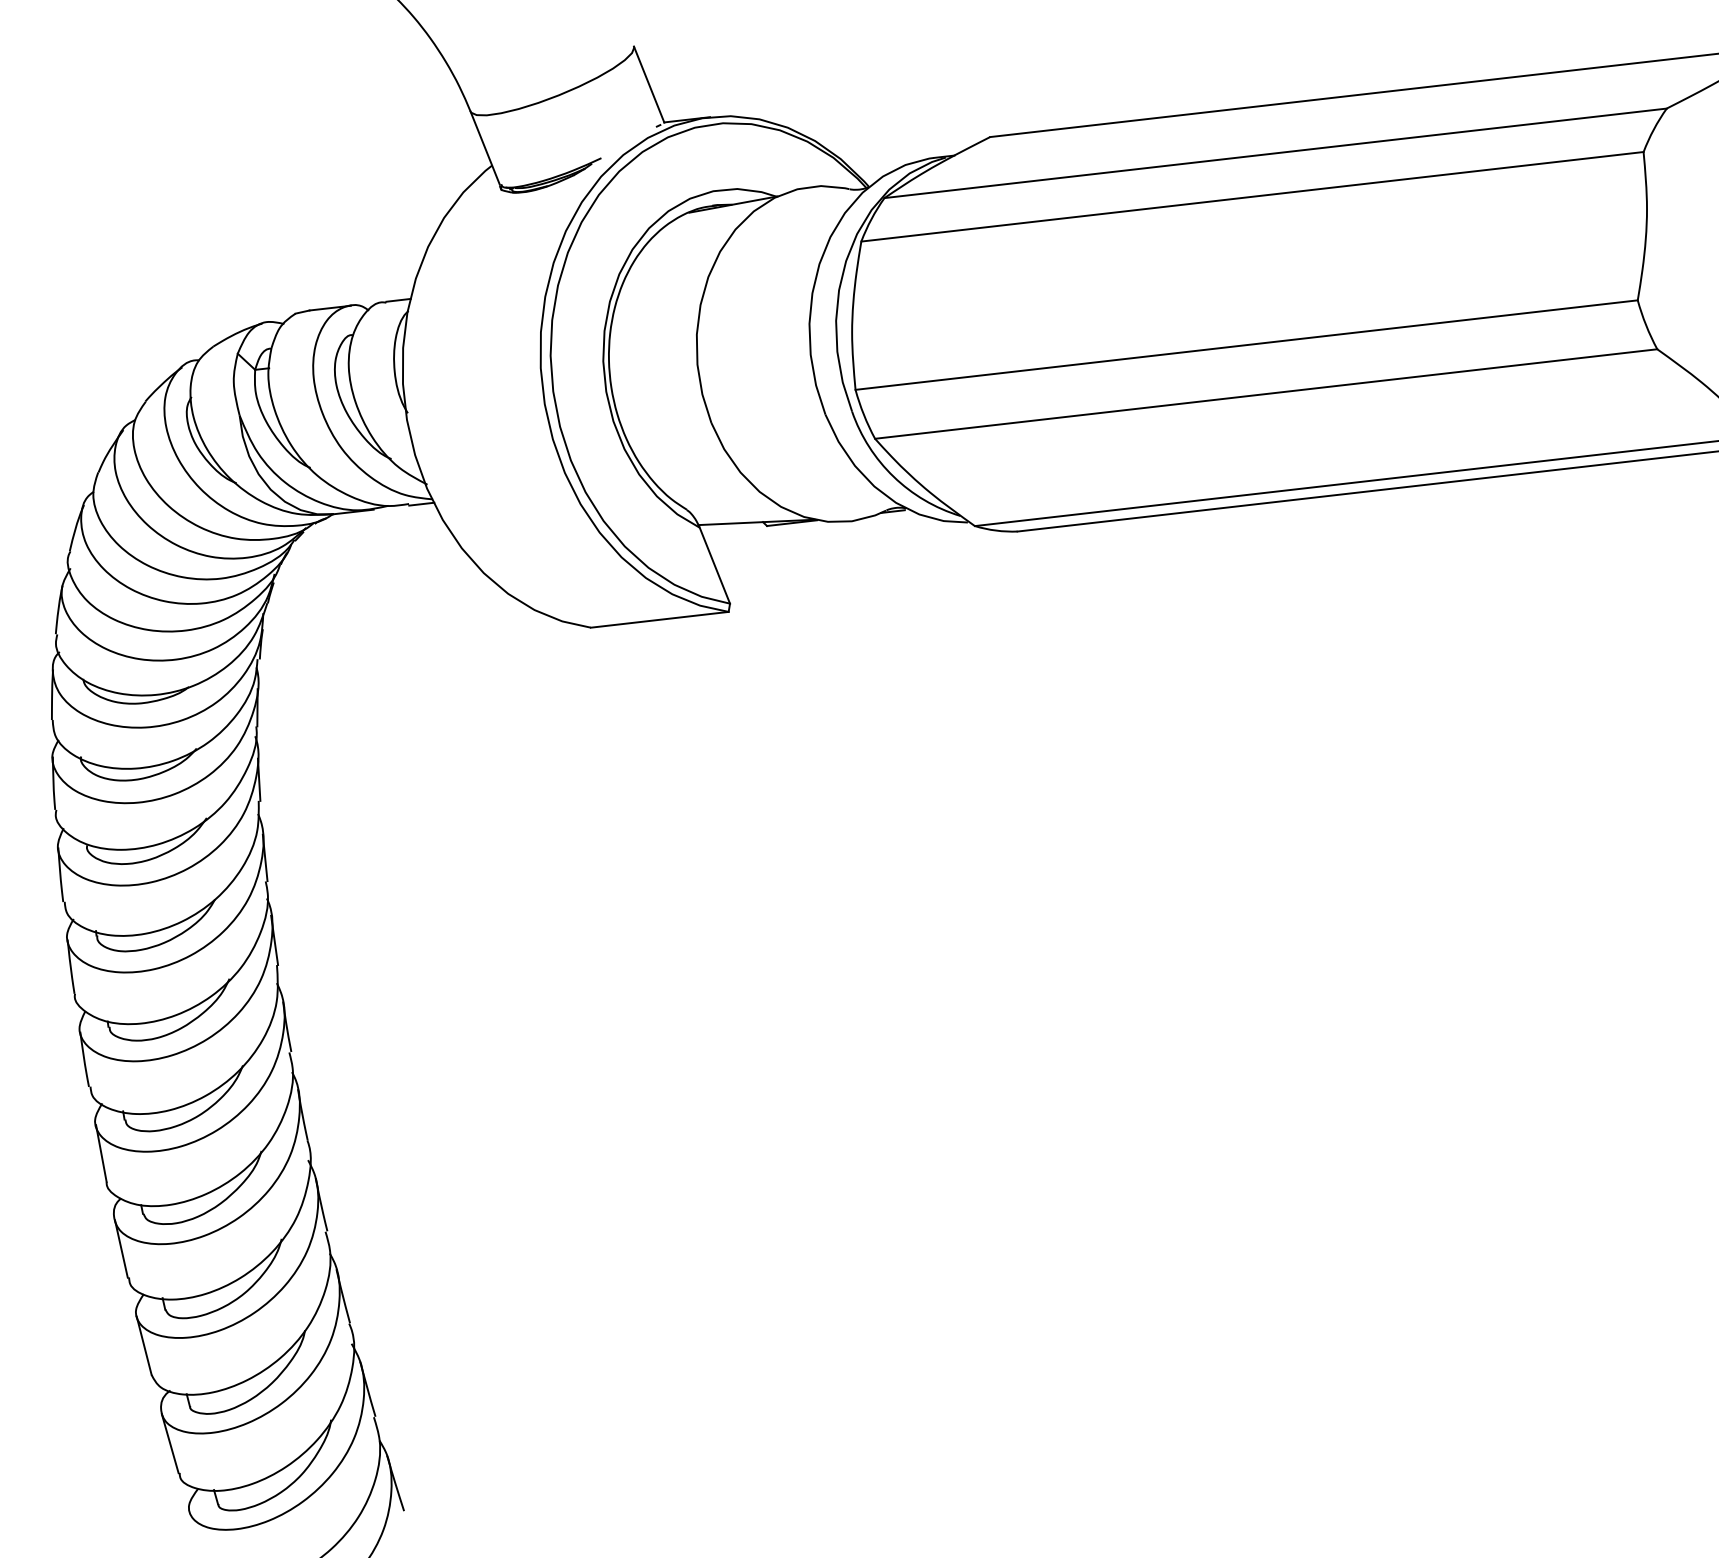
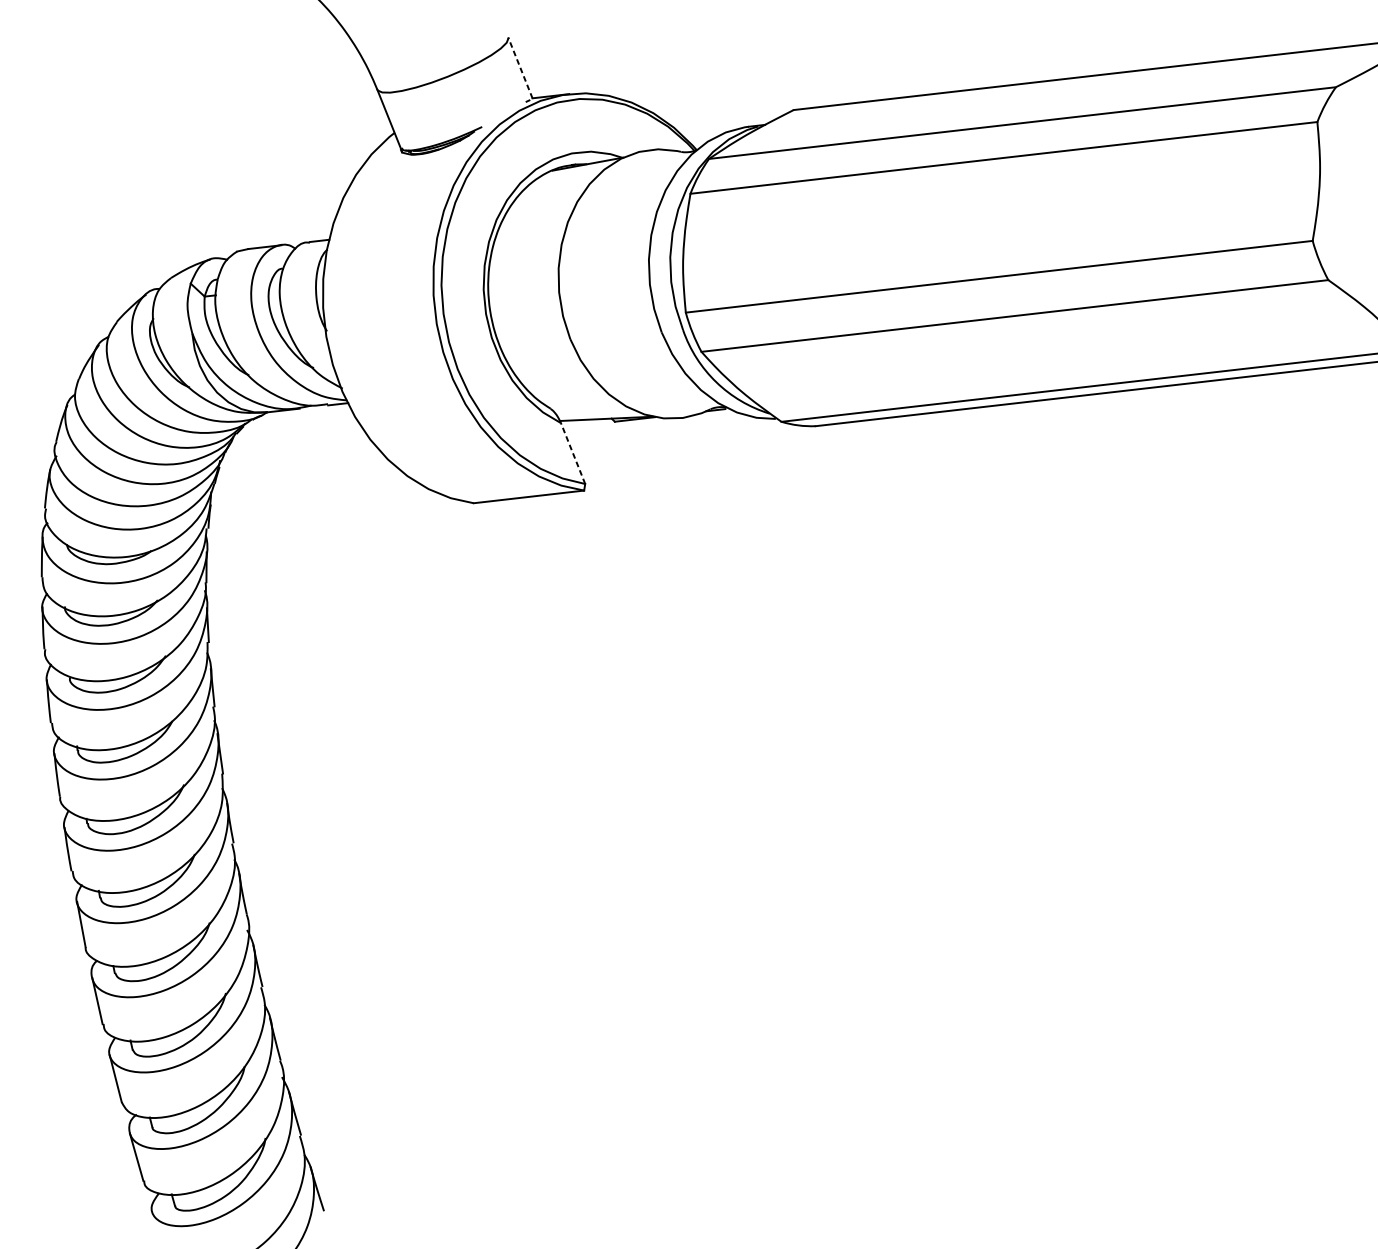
line: (649, 84) -> (520, 67), solid -> dashed
line: (714, 565) -> (572, 453), solid -> dashed

